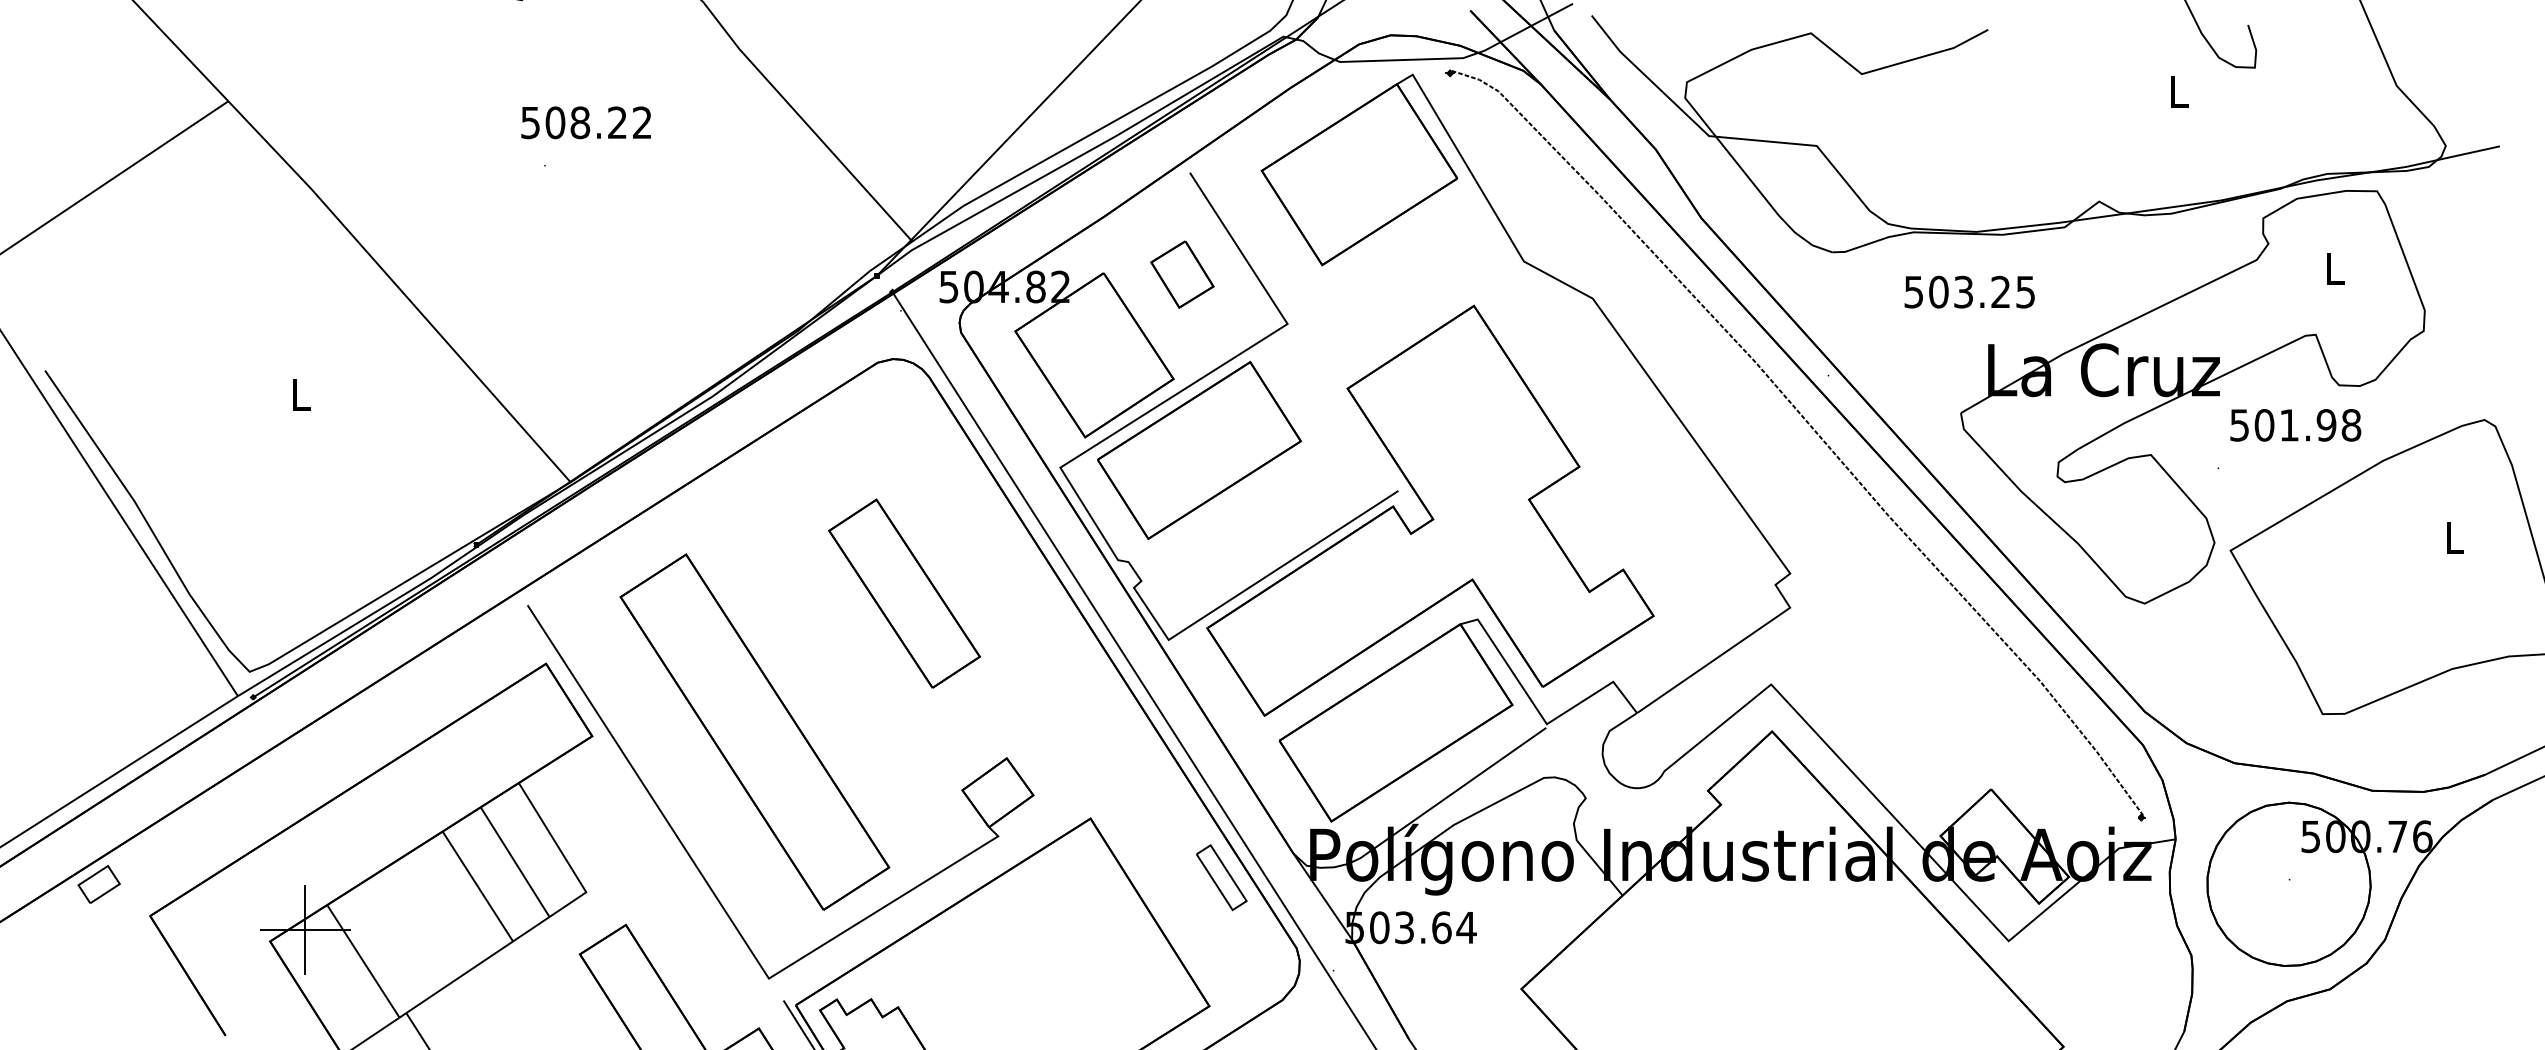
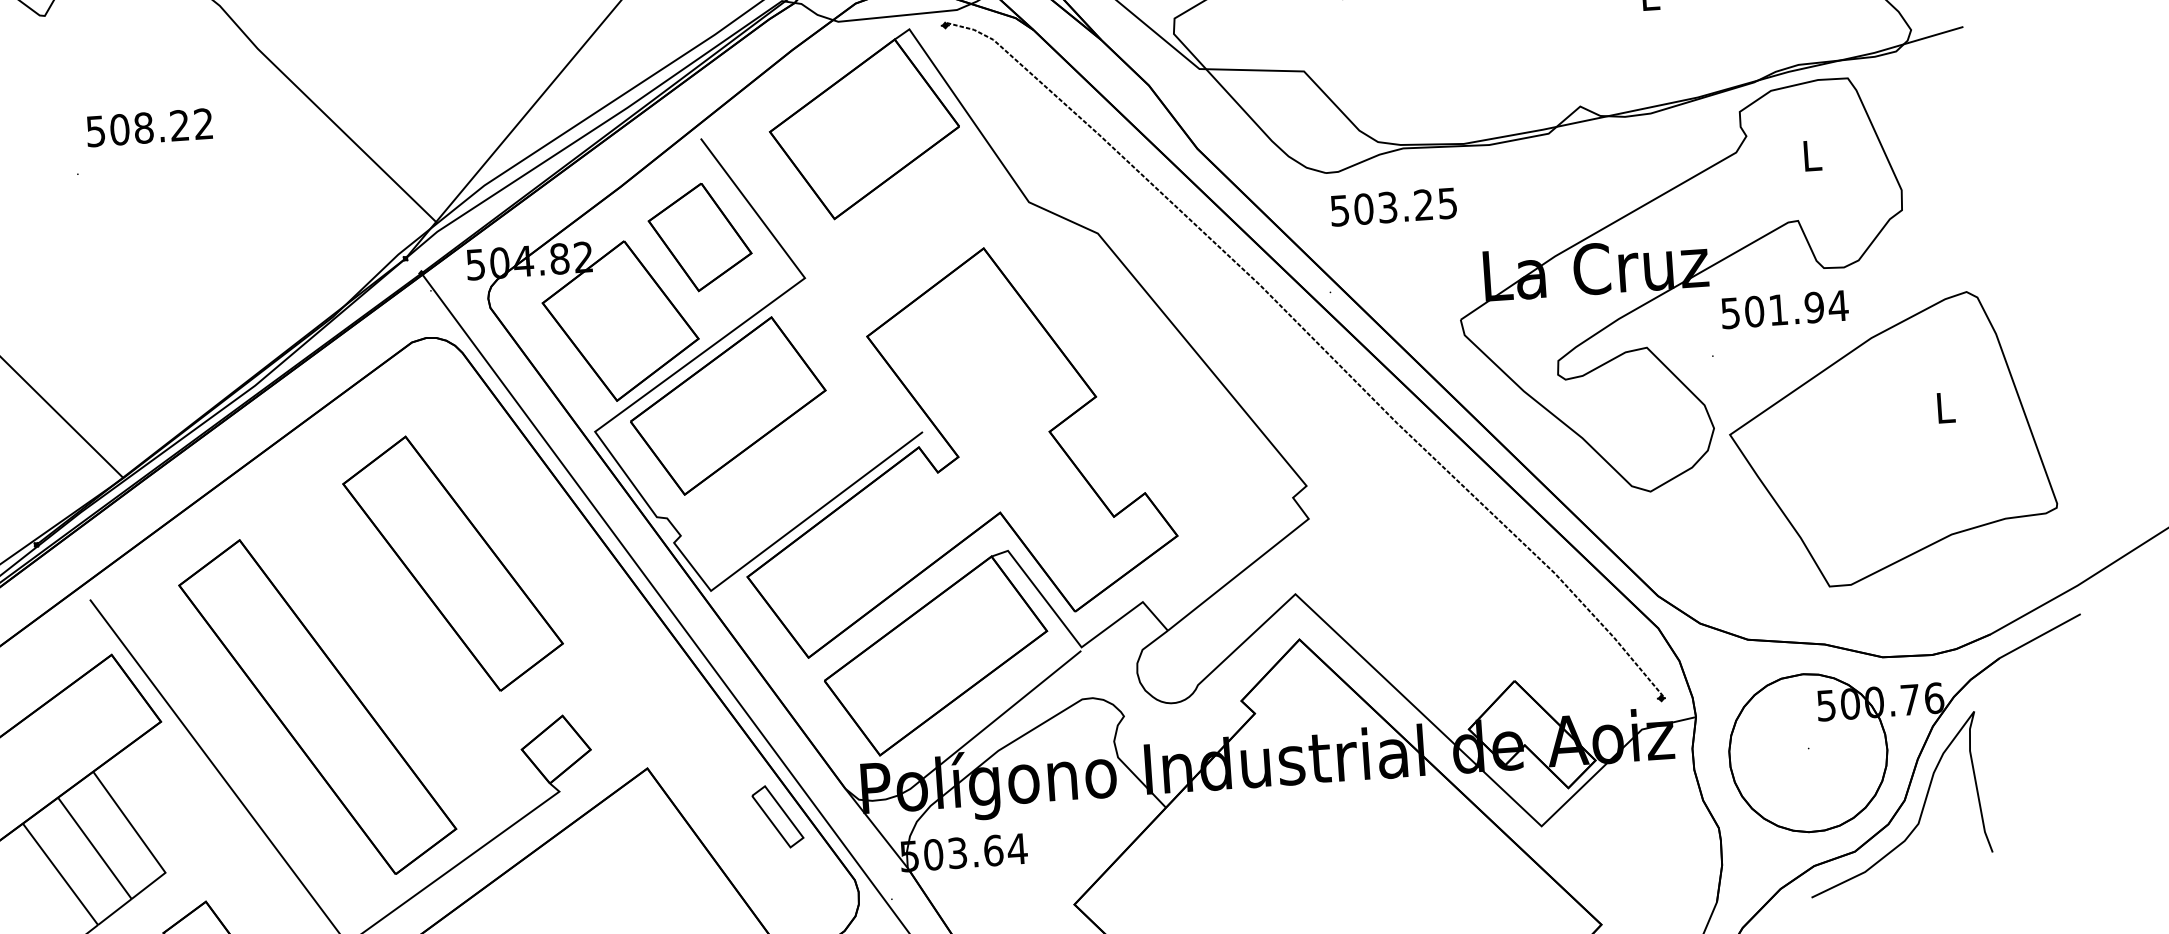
text: (585, 122) -> (148, 127), moved
part: (1182, 274) -> (700, 237), size x1.67
text: (1969, 291) -> (1393, 206), moved
text: (2351, 425) -> (1838, 306), 501.98 -> 501.94
part: (904, 593) -> (452, 563), size x1.43
curve: (2401, 951) -> (1921, 810), added

